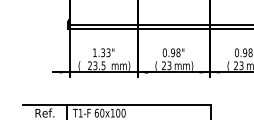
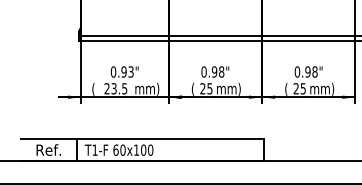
text: (98, 52) -> (118, 71), 1.33" -> 0.93"
text: (169, 64) -> (209, 87), 23 -> 25
text: (241, 65) -> (303, 88), 23 -> 25

